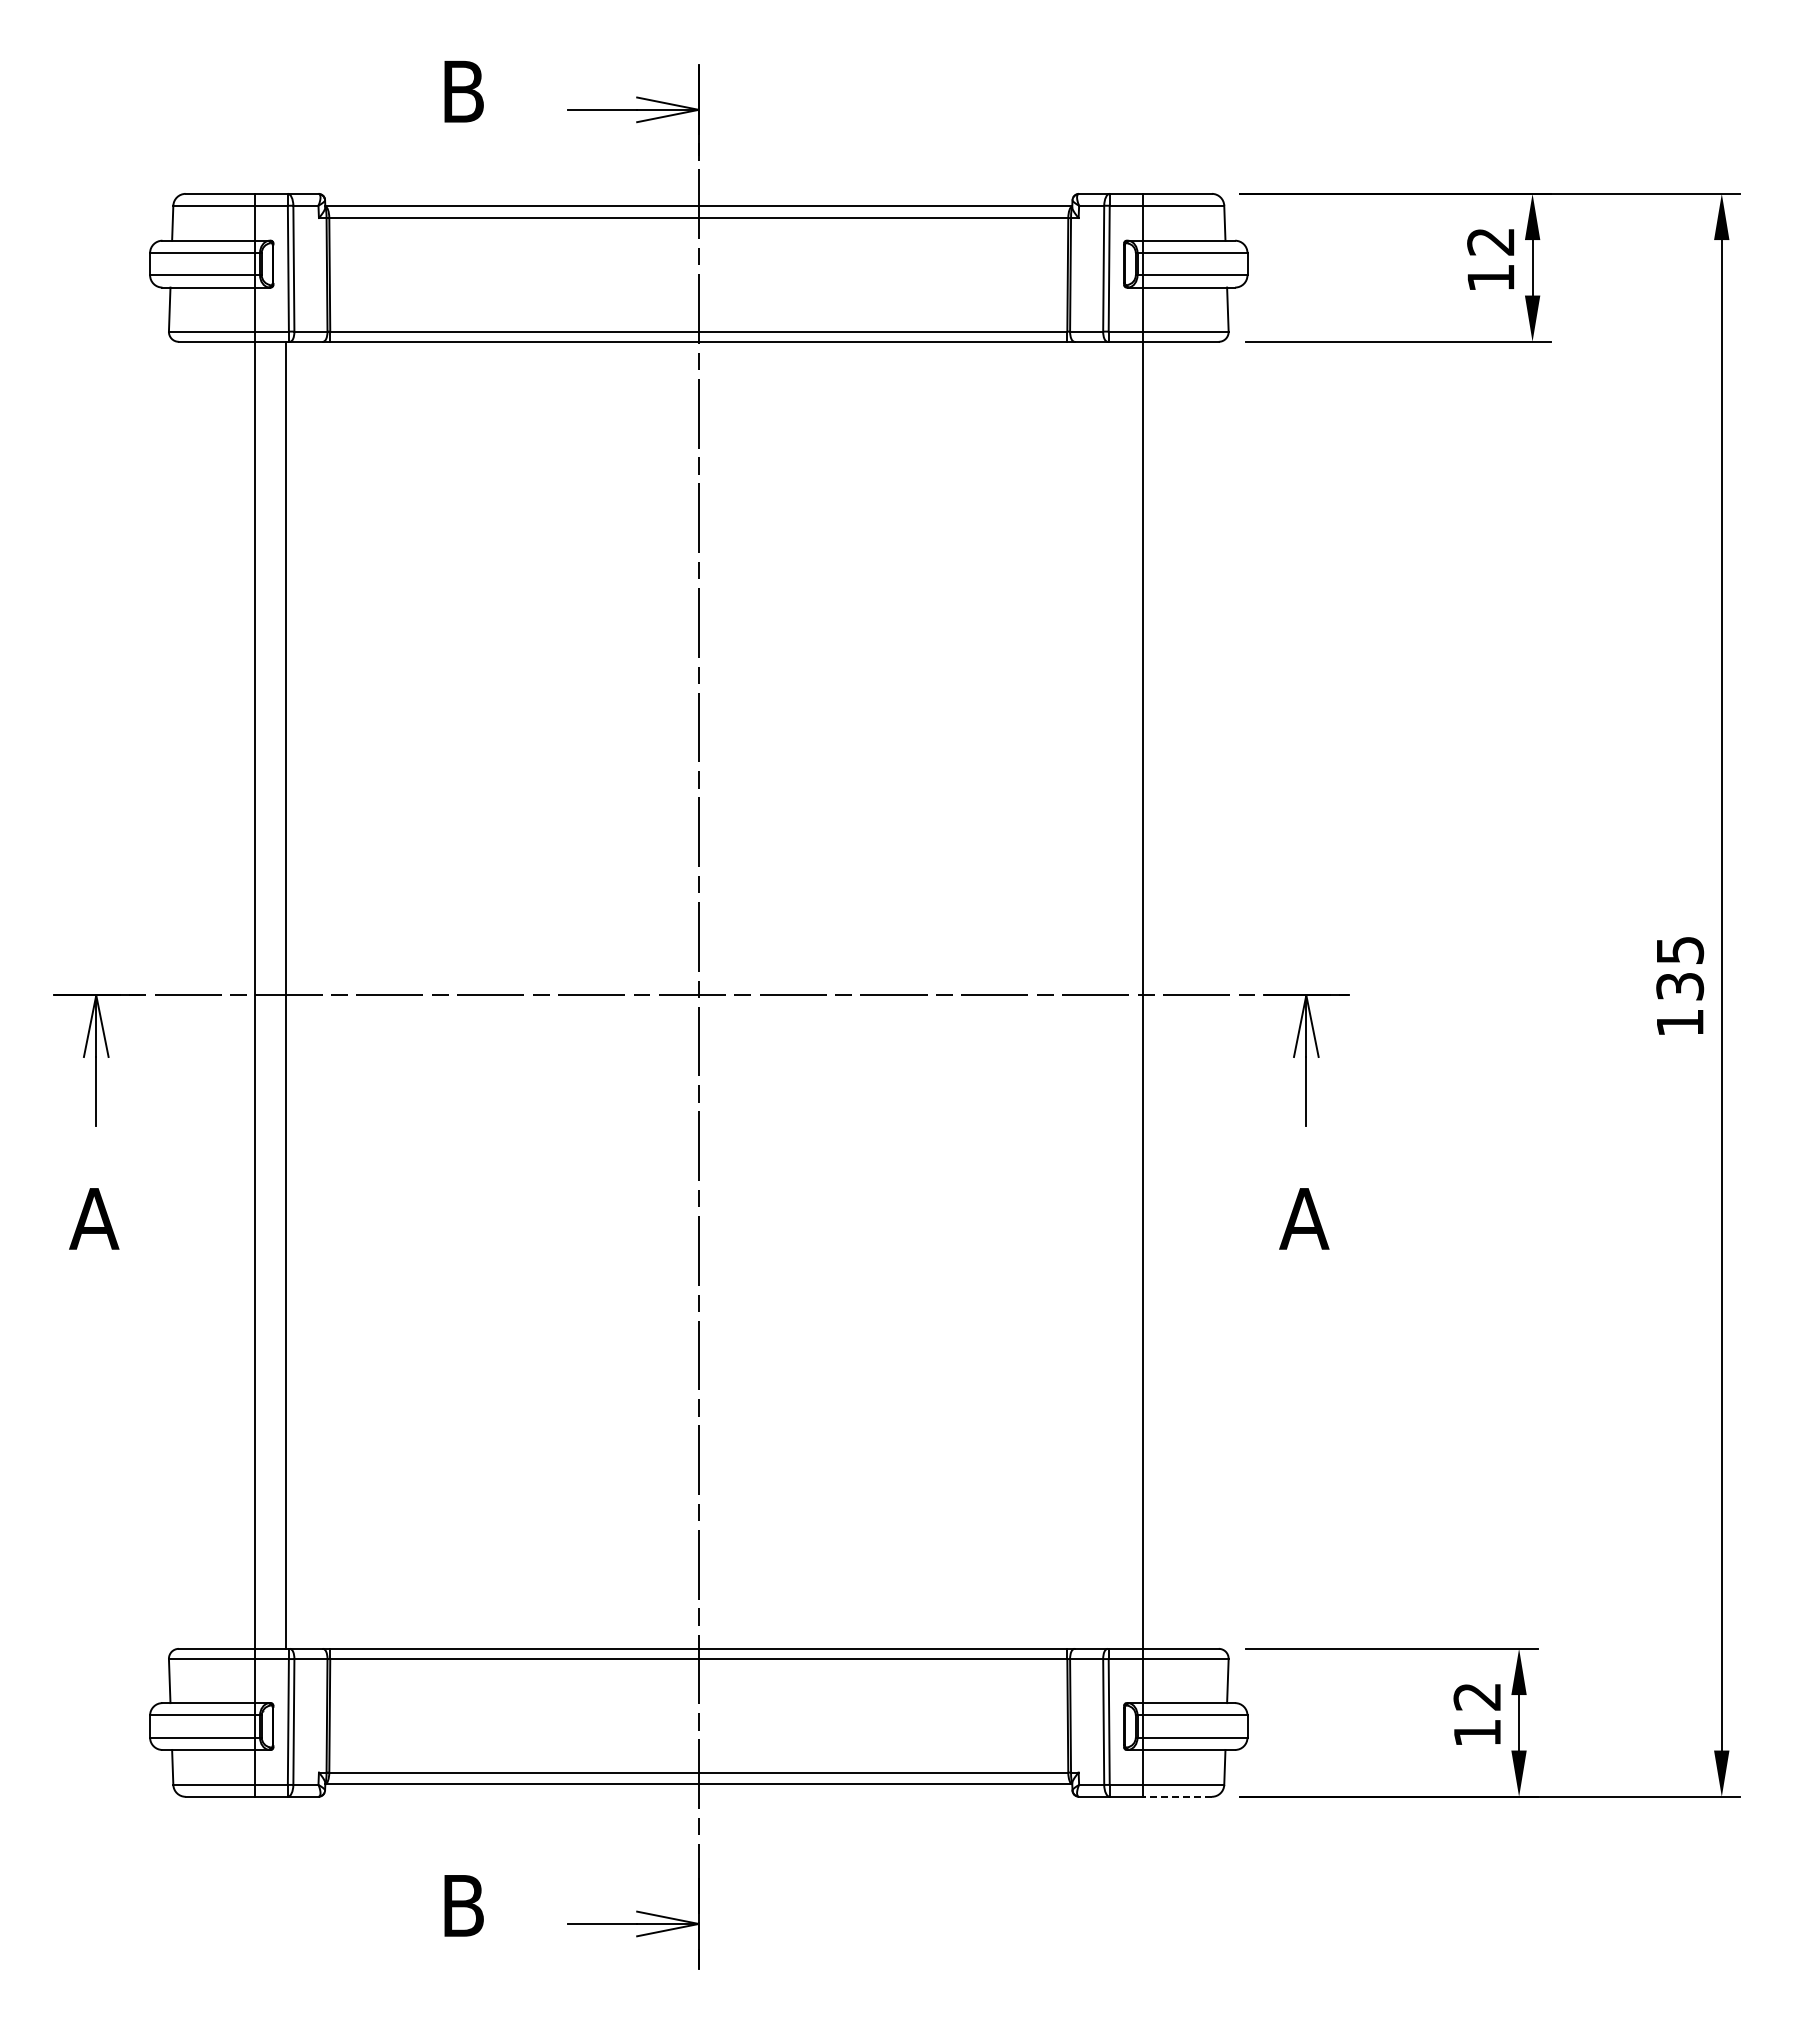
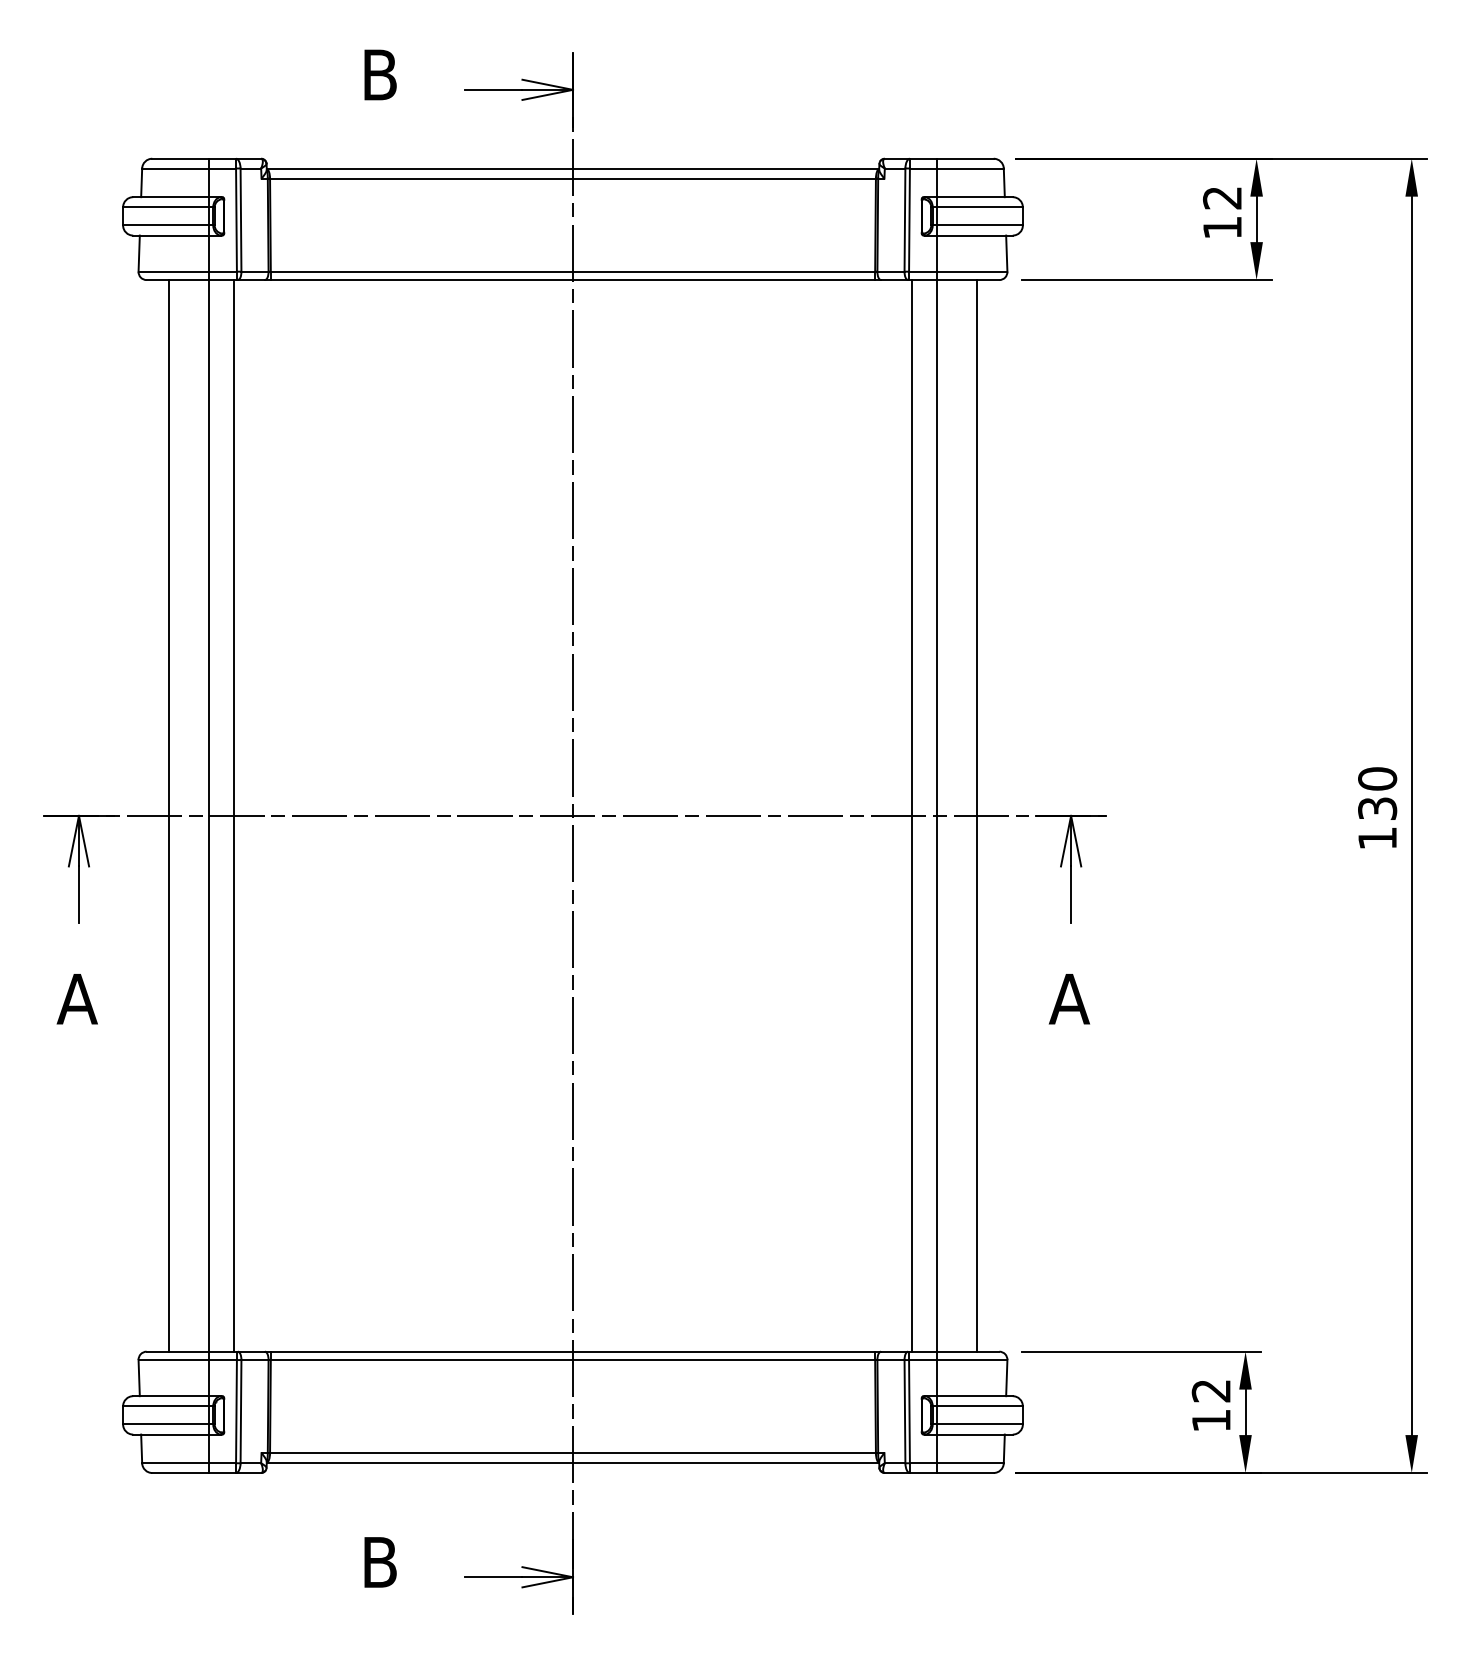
text: (1680, 950) -> (1377, 779), 135 -> 130
line: (205, 994) -> (168, 815), added
line: (1111, 994) -> (911, 815), added
line: (1192, 994) -> (977, 815), added
line: (1177, 1796) -> (965, 1472), dashed -> solid

